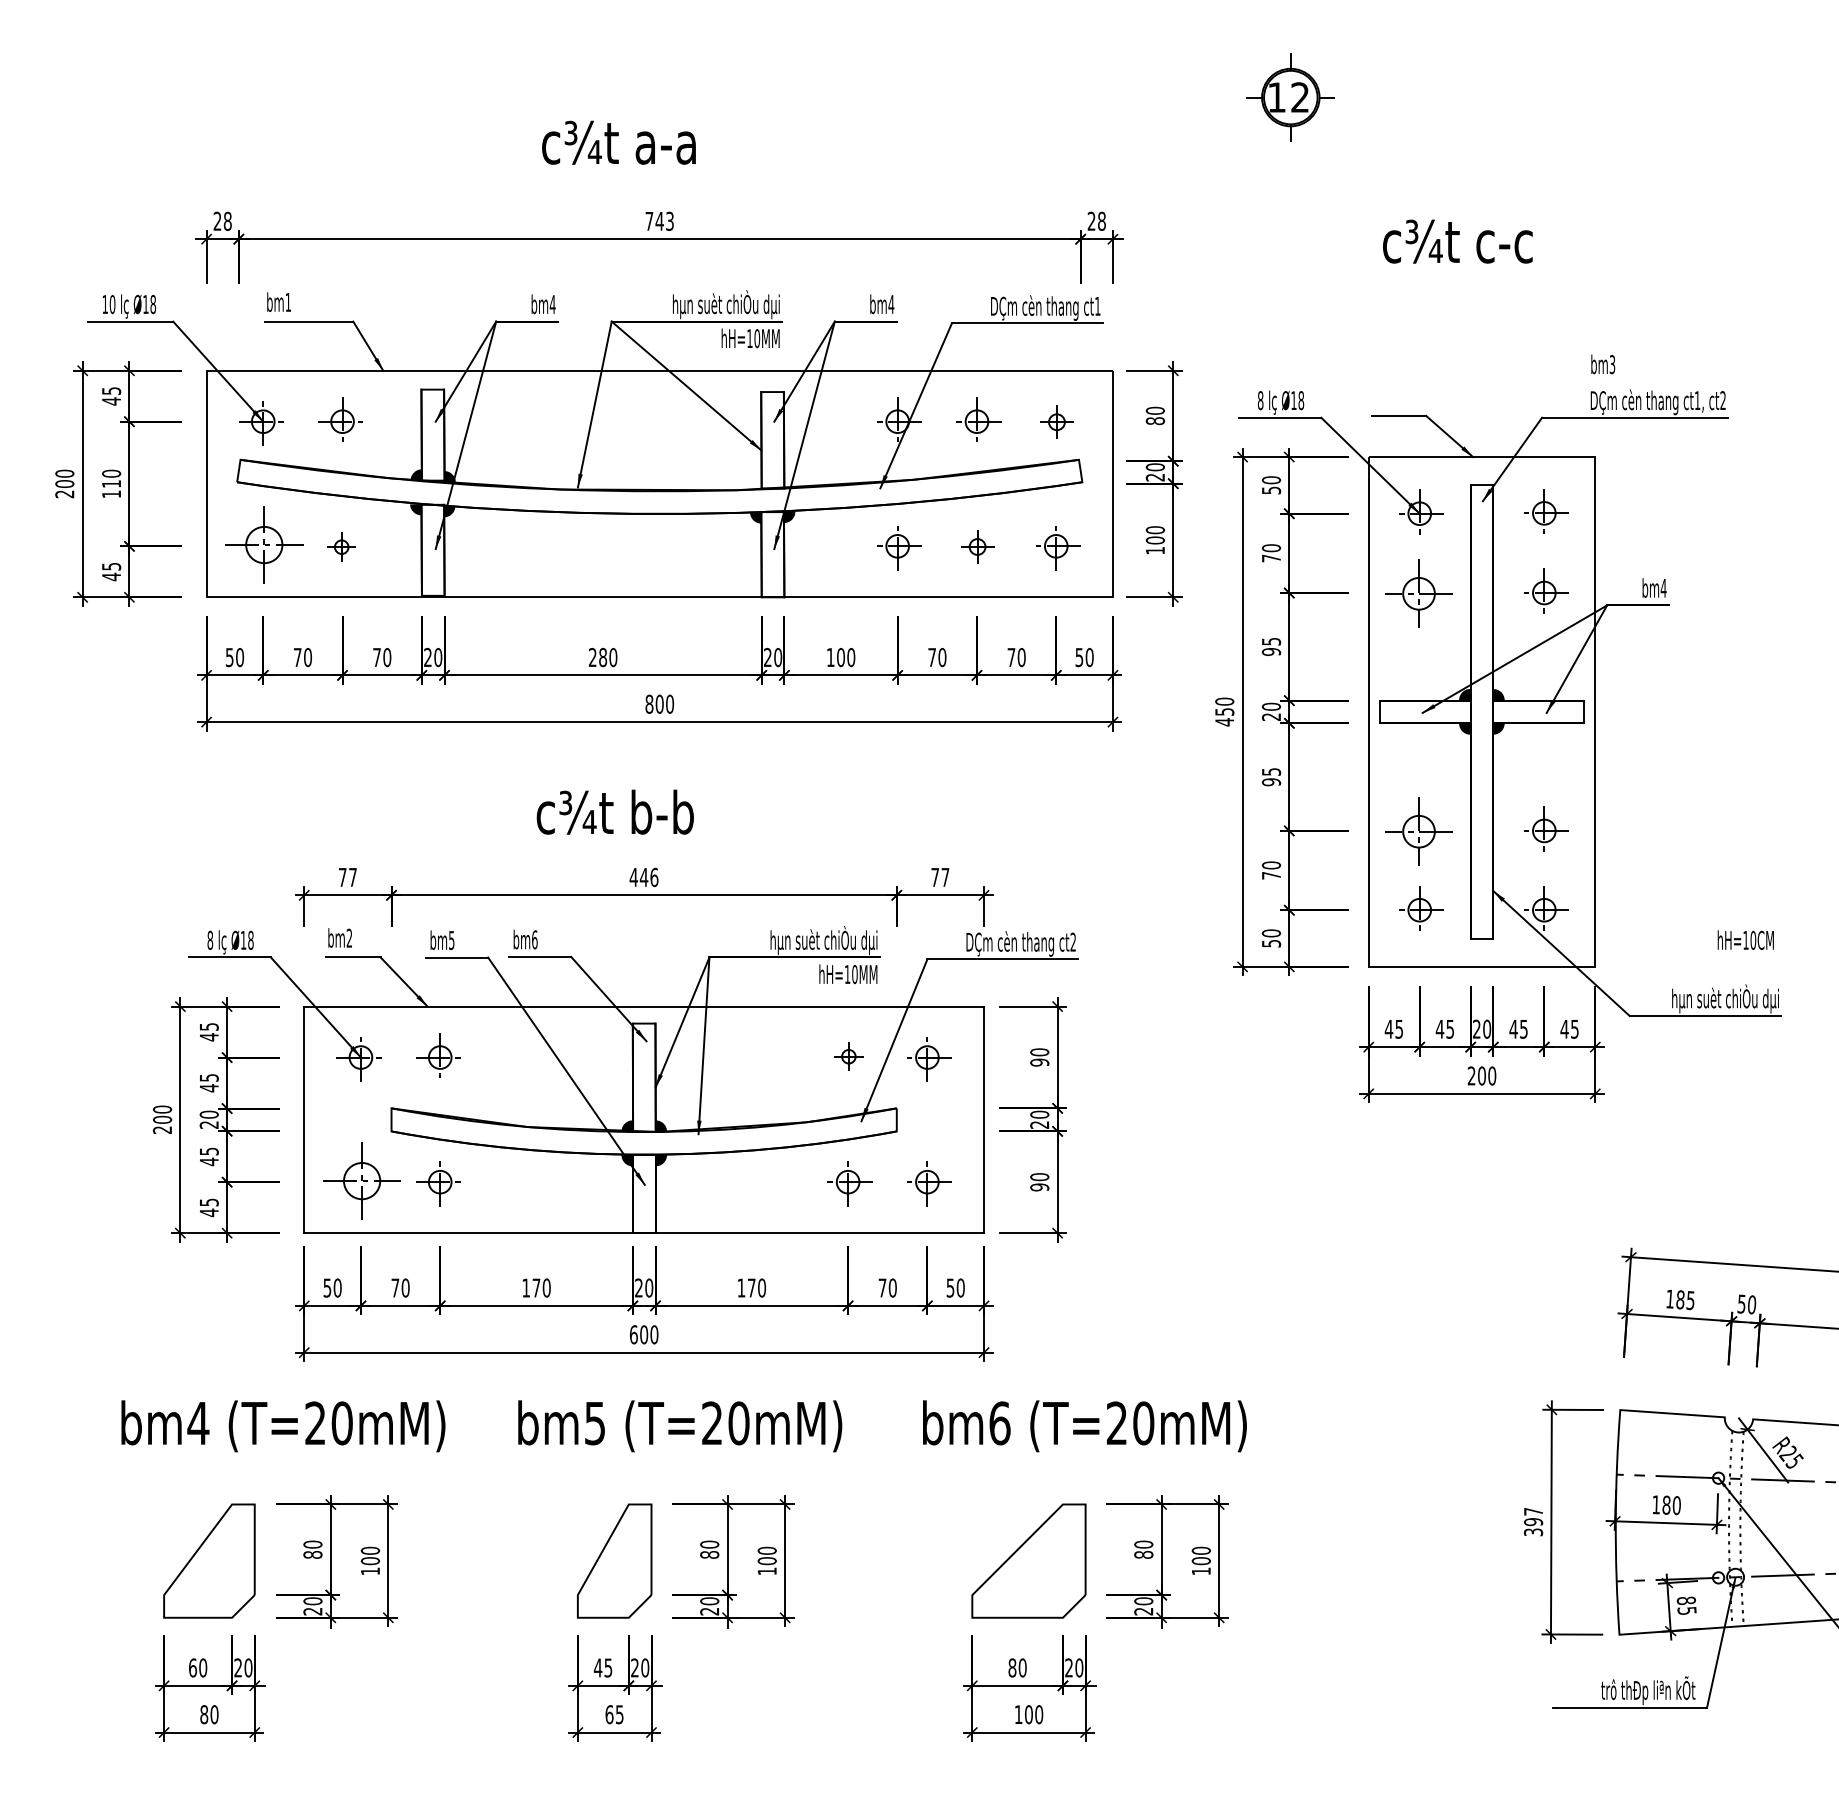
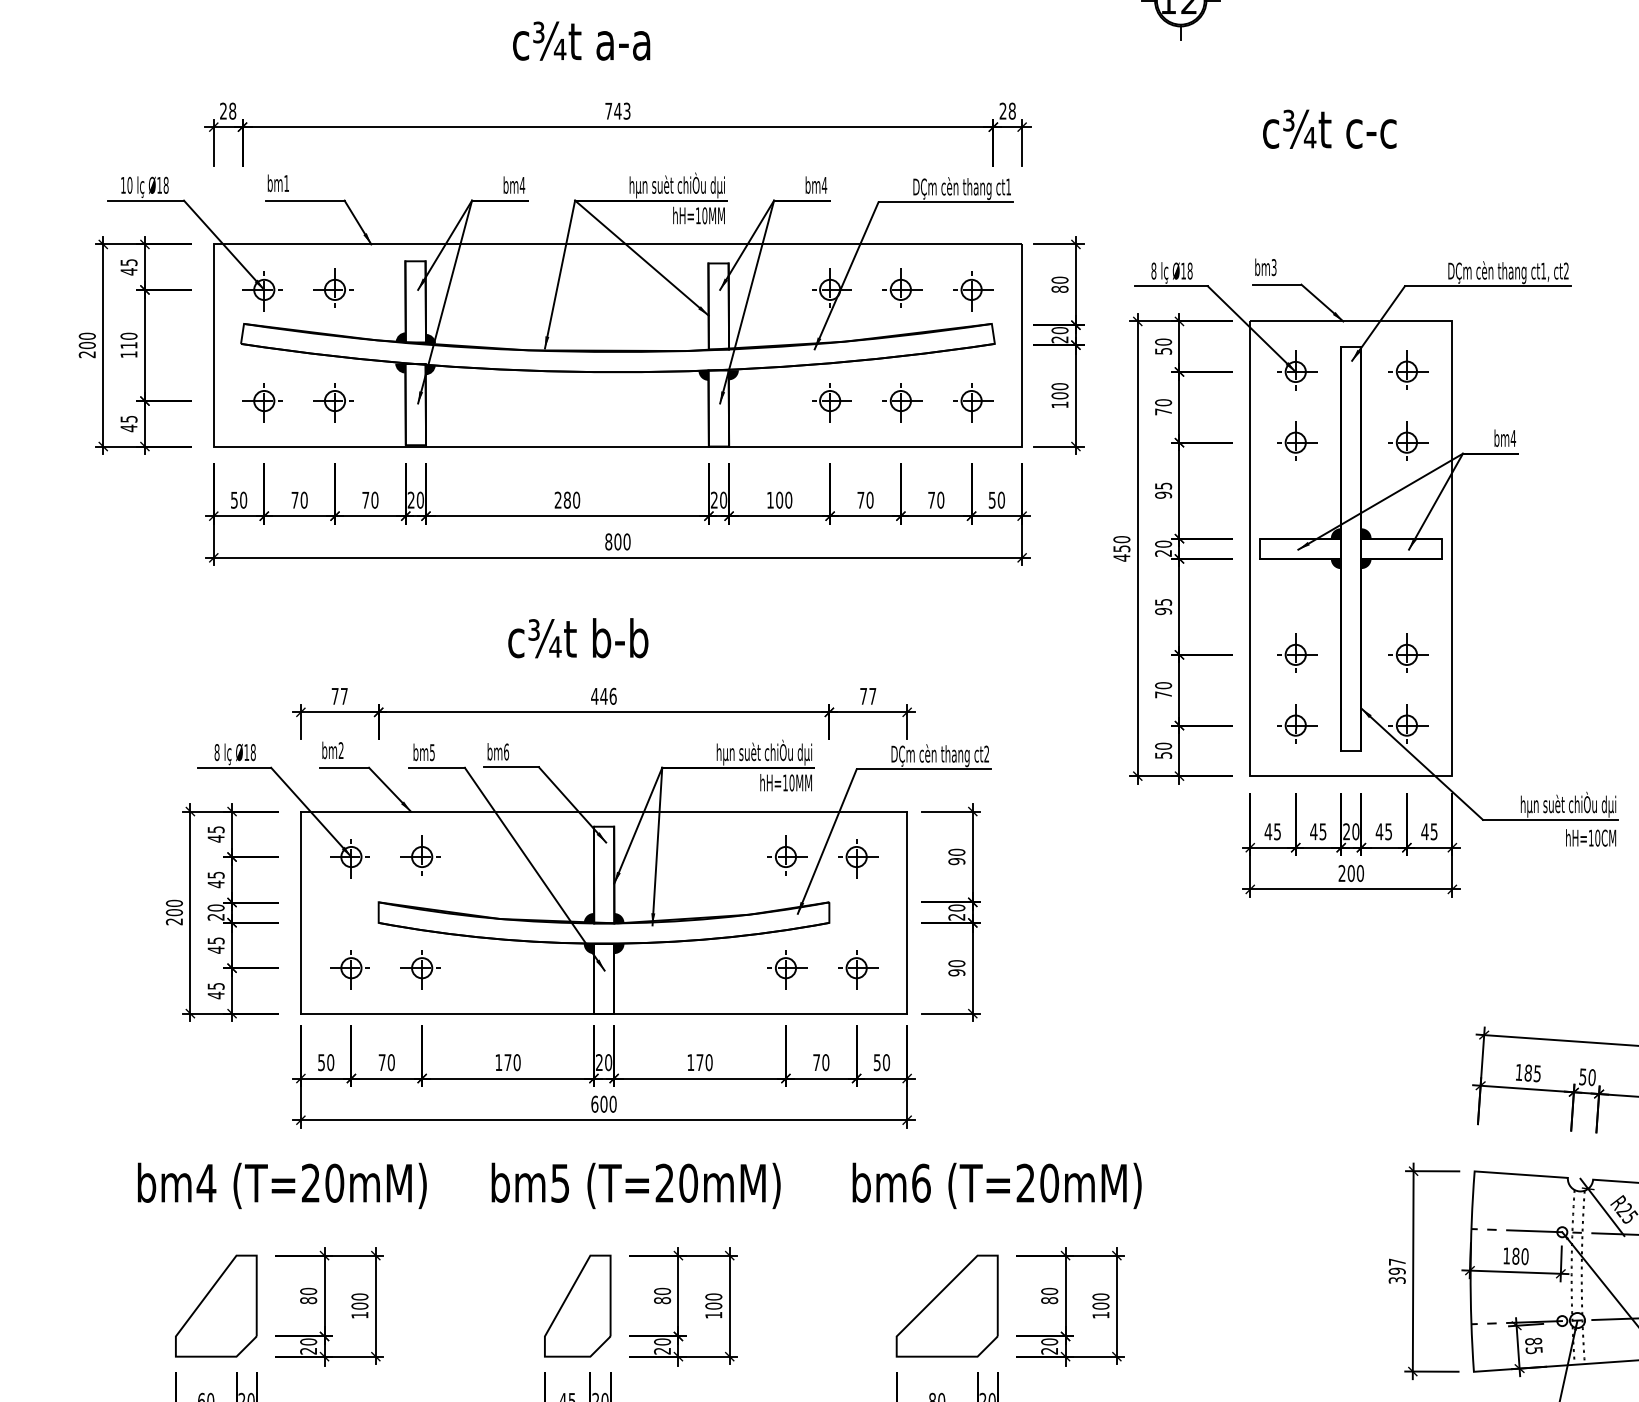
text: (1603, 364) -> (1266, 267), moved
part: (1058, 423) -> (973, 291), size x1.43
part: (261, 548) -> (262, 402), size x0.62
part: (340, 548) -> (333, 402), size x1.67
part: (978, 548) -> (902, 402), size x1.43
part: (1421, 590) -> (1297, 440), size x0.71
part: (1421, 828) -> (1297, 652), size x0.71
text: (1745, 939) -> (1590, 837), moved
part: (849, 1055) -> (787, 855), size x1.67
part: (358, 1183) -> (349, 969), size x0.62

